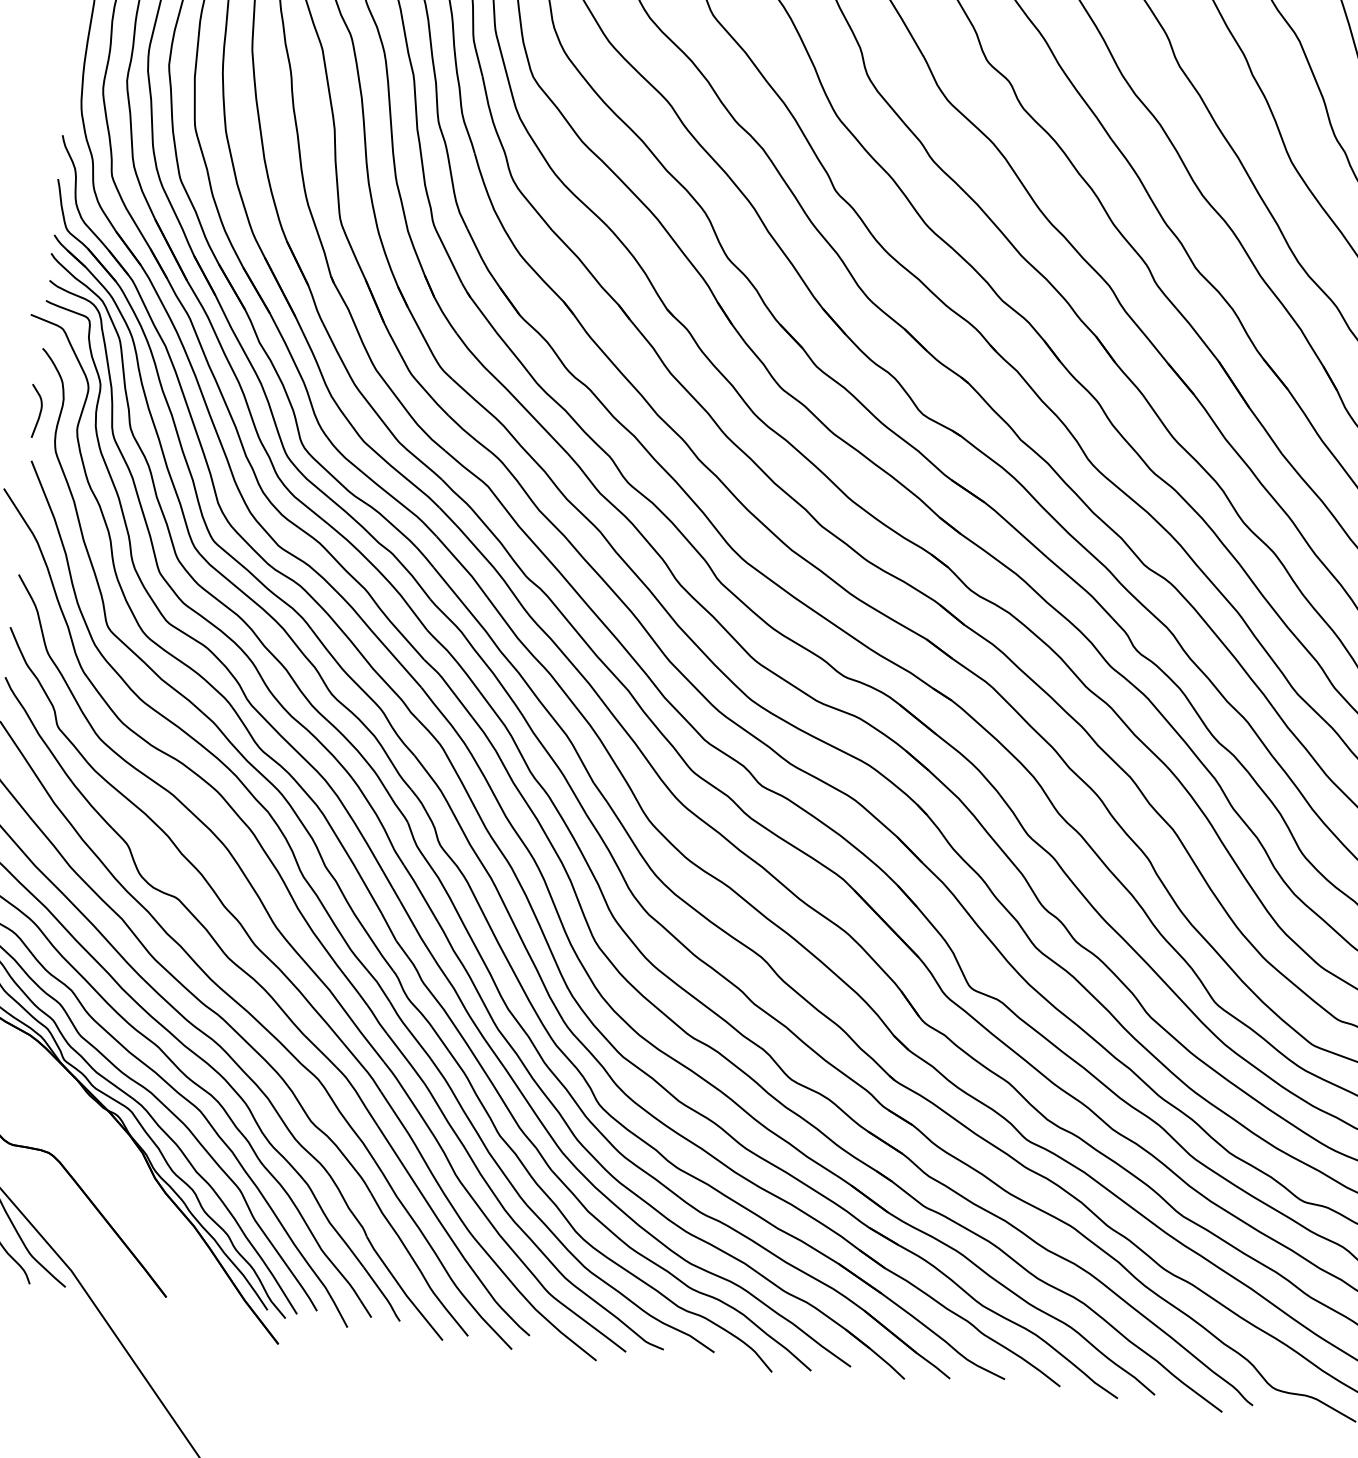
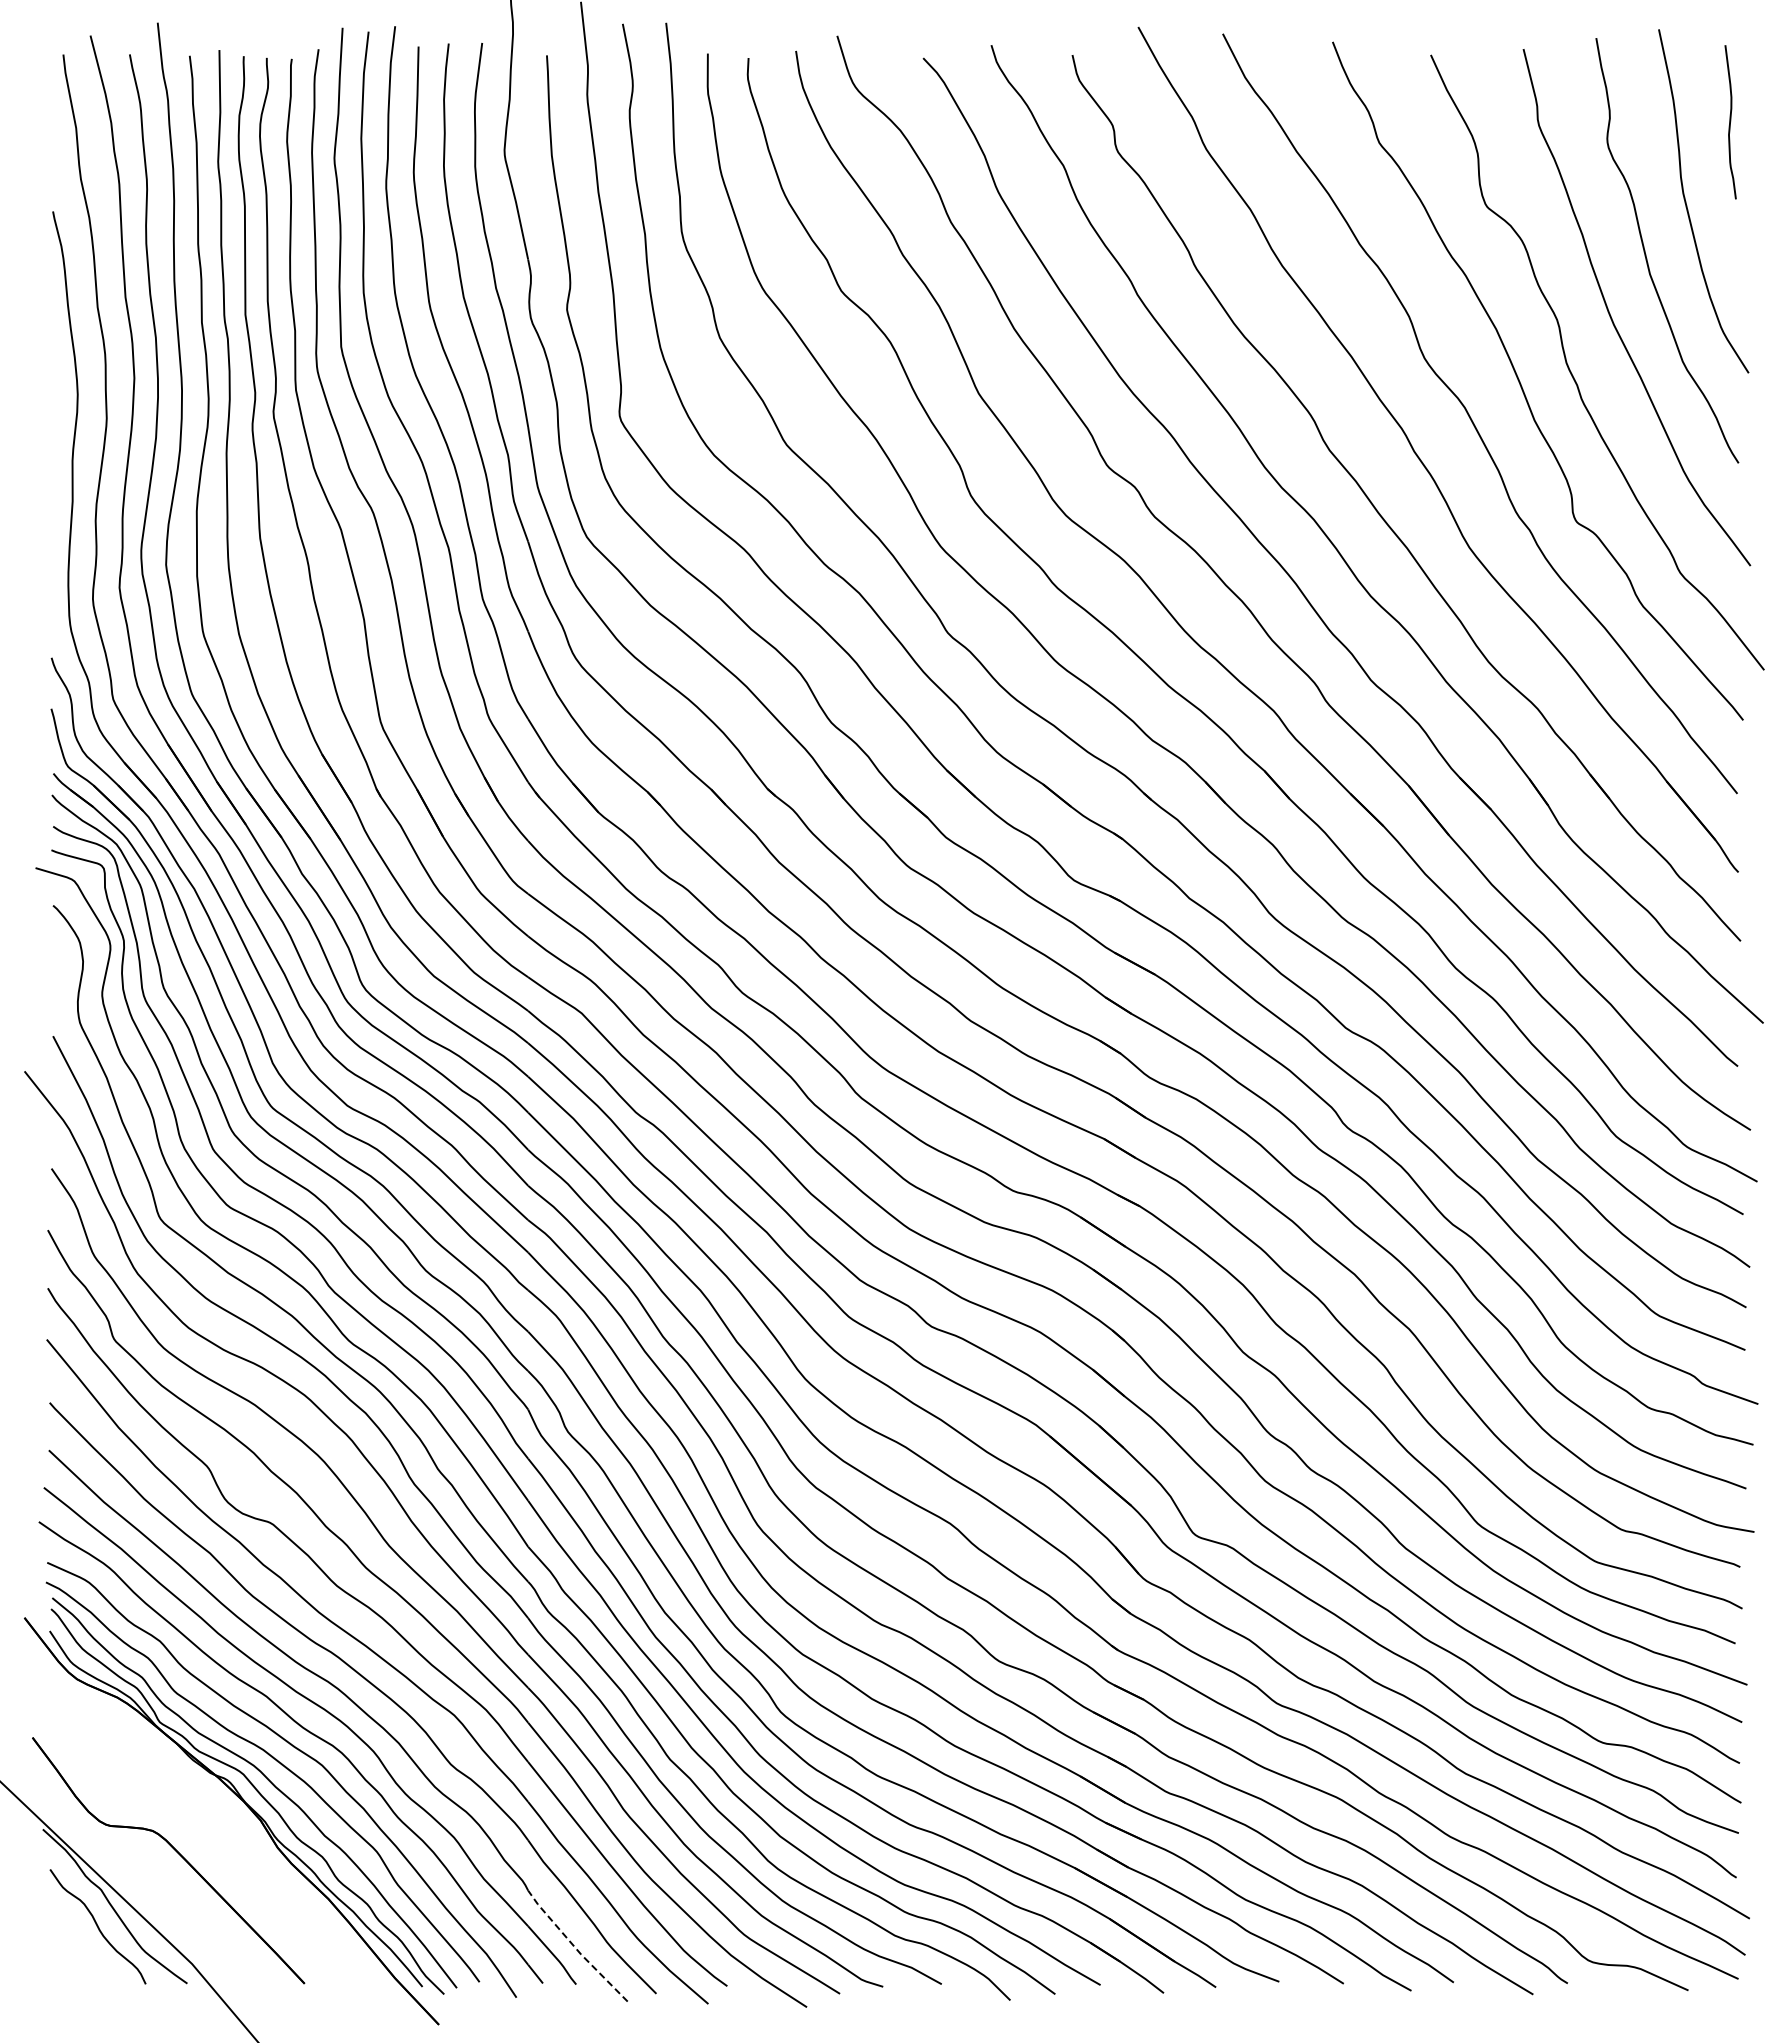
curve: (40, 411) -> (57, 978), removed
line: (402, 1289) -> (575, 1947), solid -> dashed

